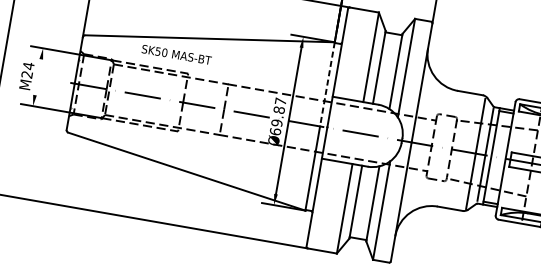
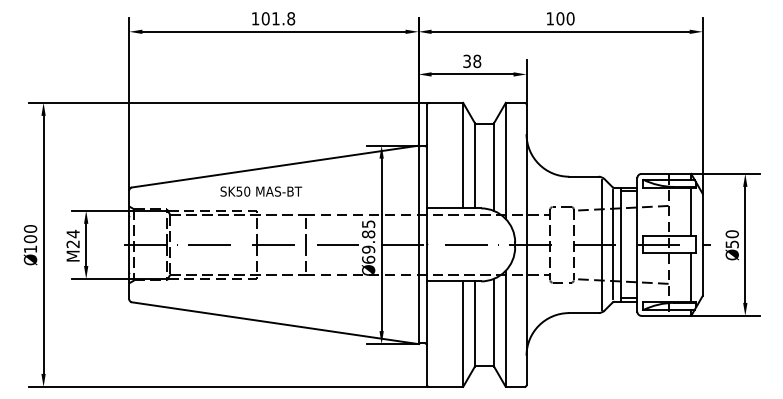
text: (176, 54) -> (261, 191), moved
line: (38, 76) -> (86, 244), added
line: (327, 84) -> (418, 195), dashed -> solid
text: (280, 100) -> (368, 223), 69.87 -> 69.85

